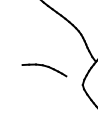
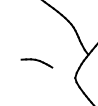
part: (44, 70) -> (36, 63), size x0.7

